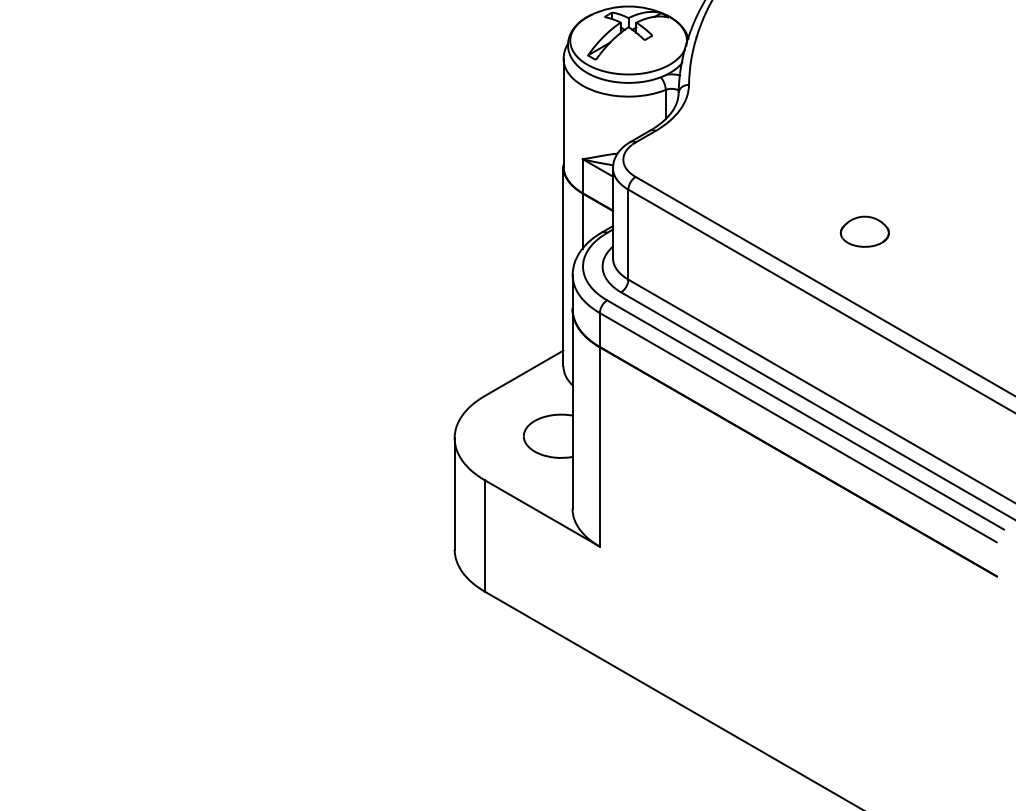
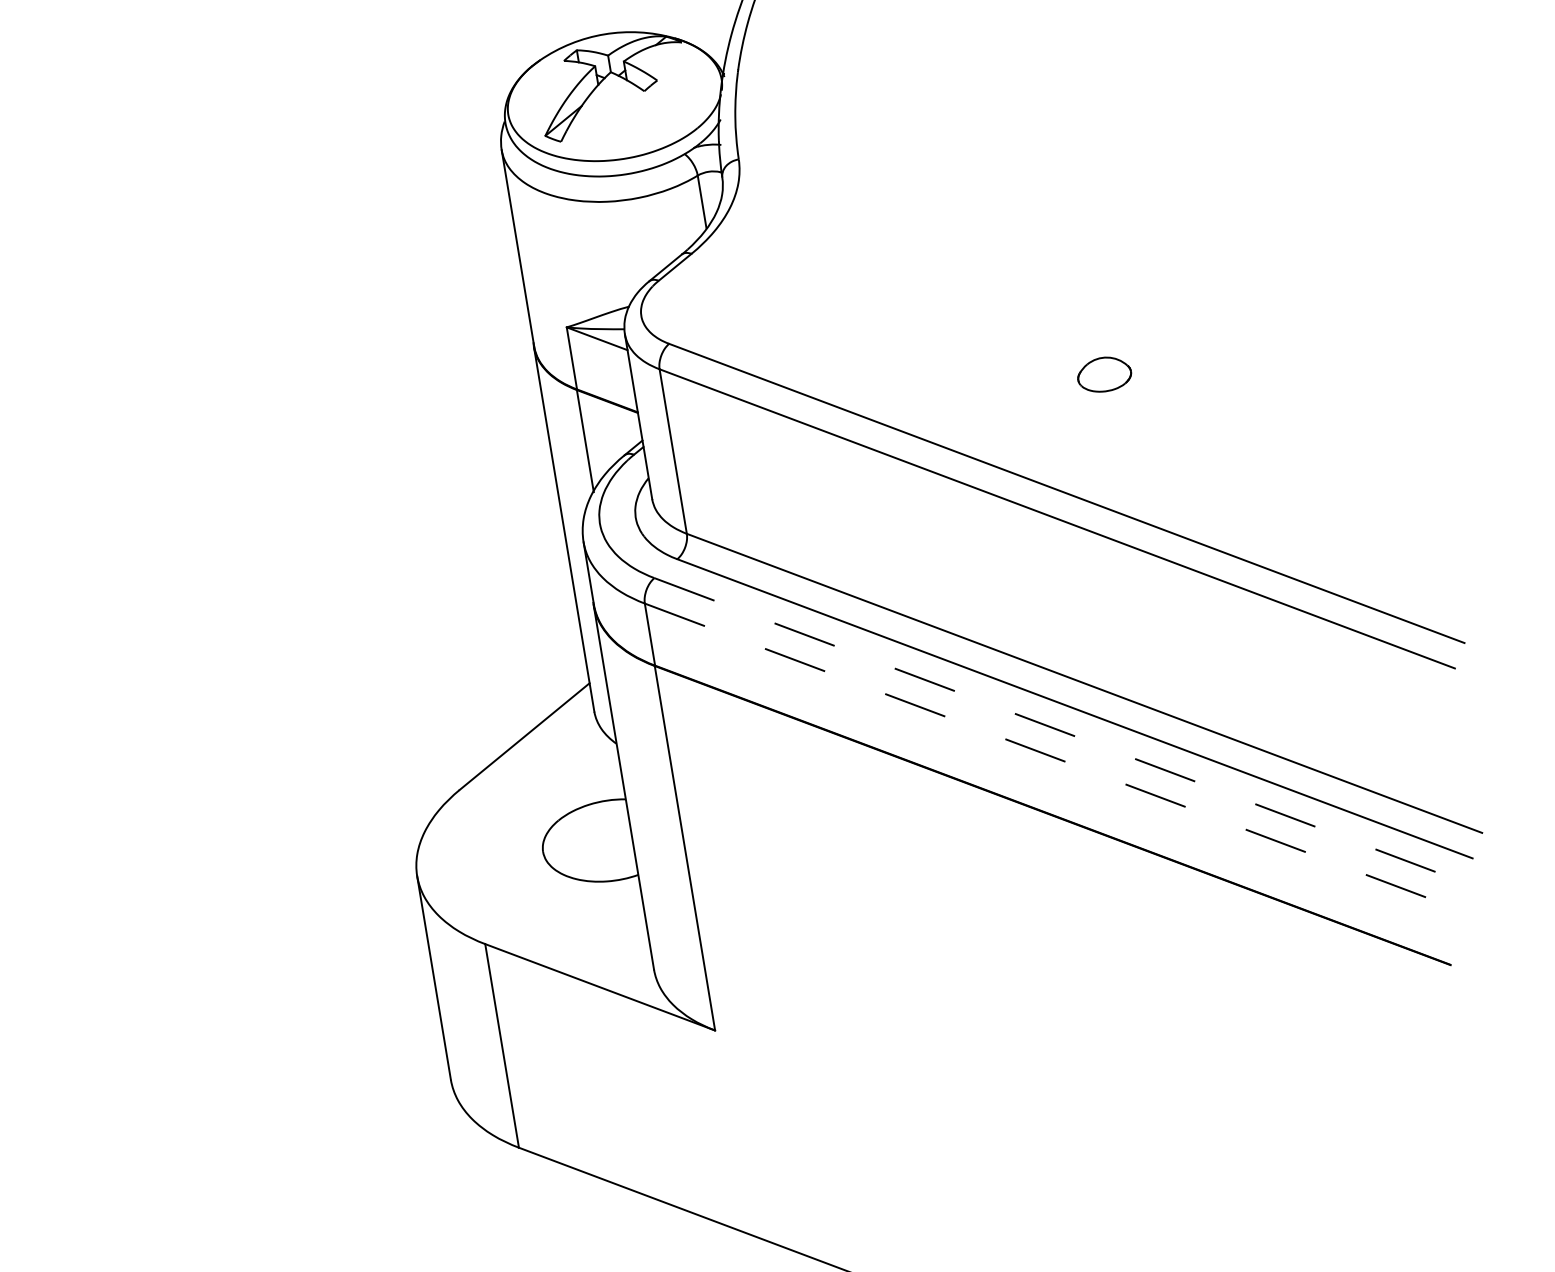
part: (864, 231) -> (1103, 374), size x0.6
line: (806, 415) -> (1053, 728), solid -> dashed
line: (798, 427) -> (1042, 752), solid -> dashed

